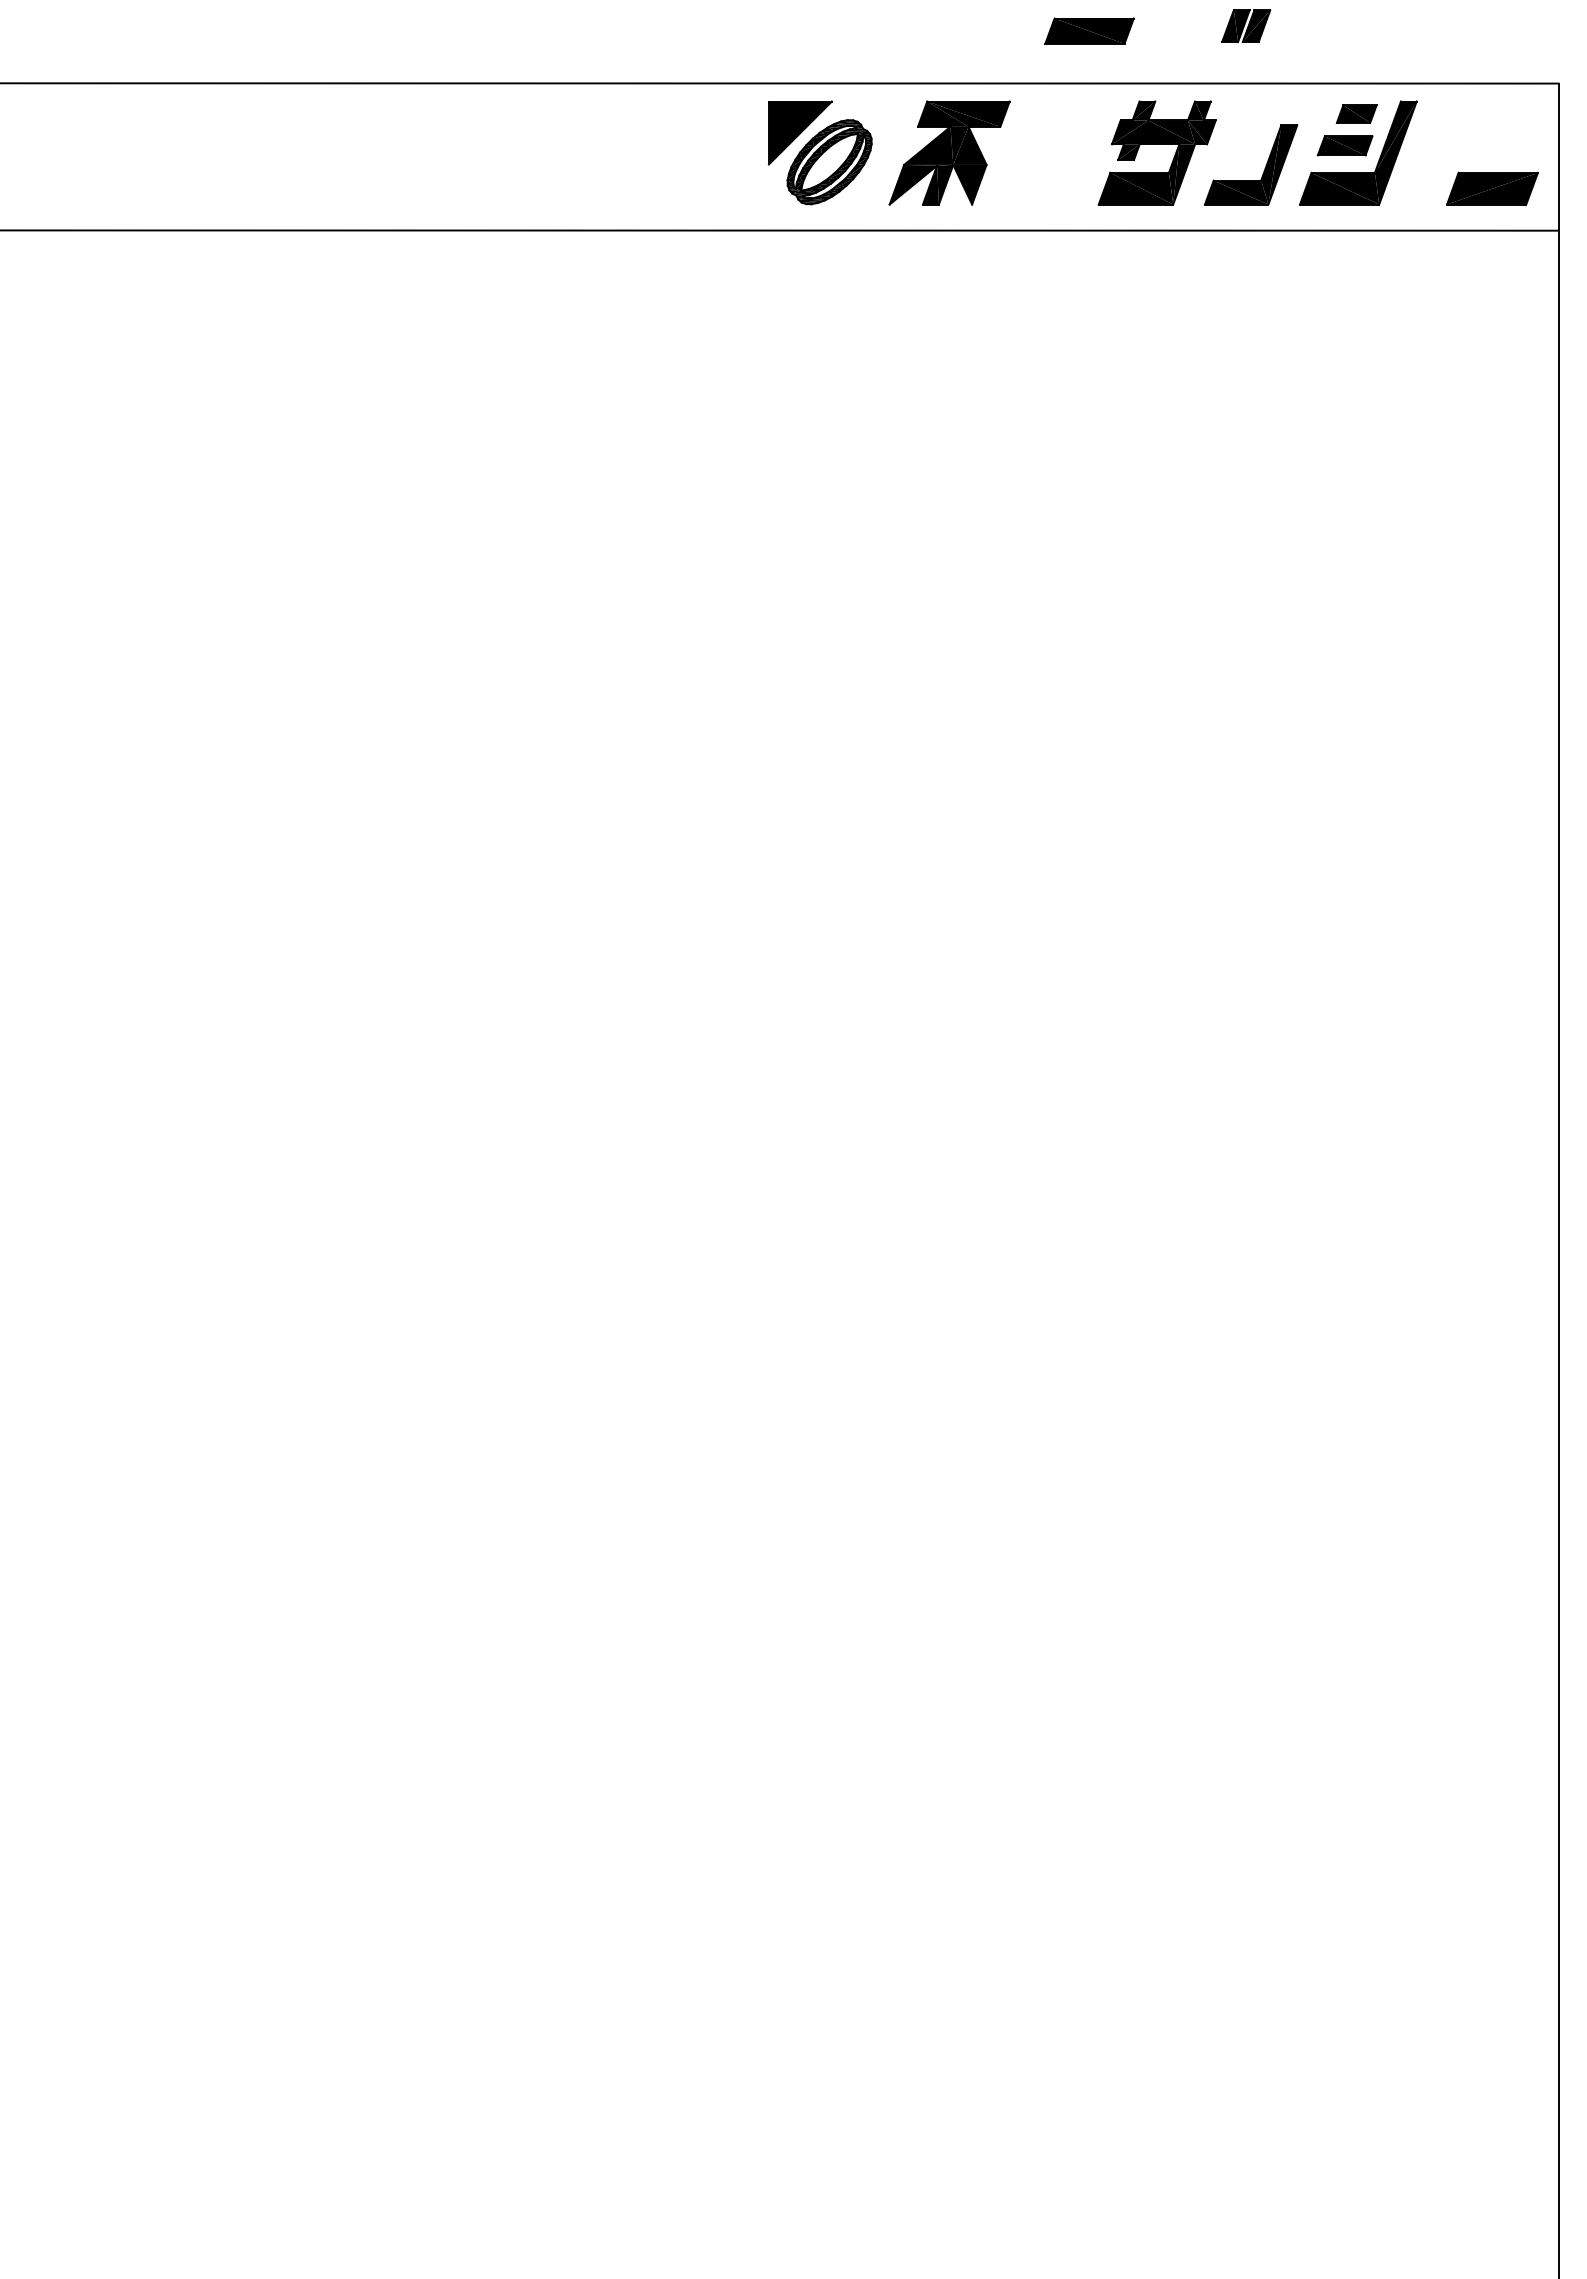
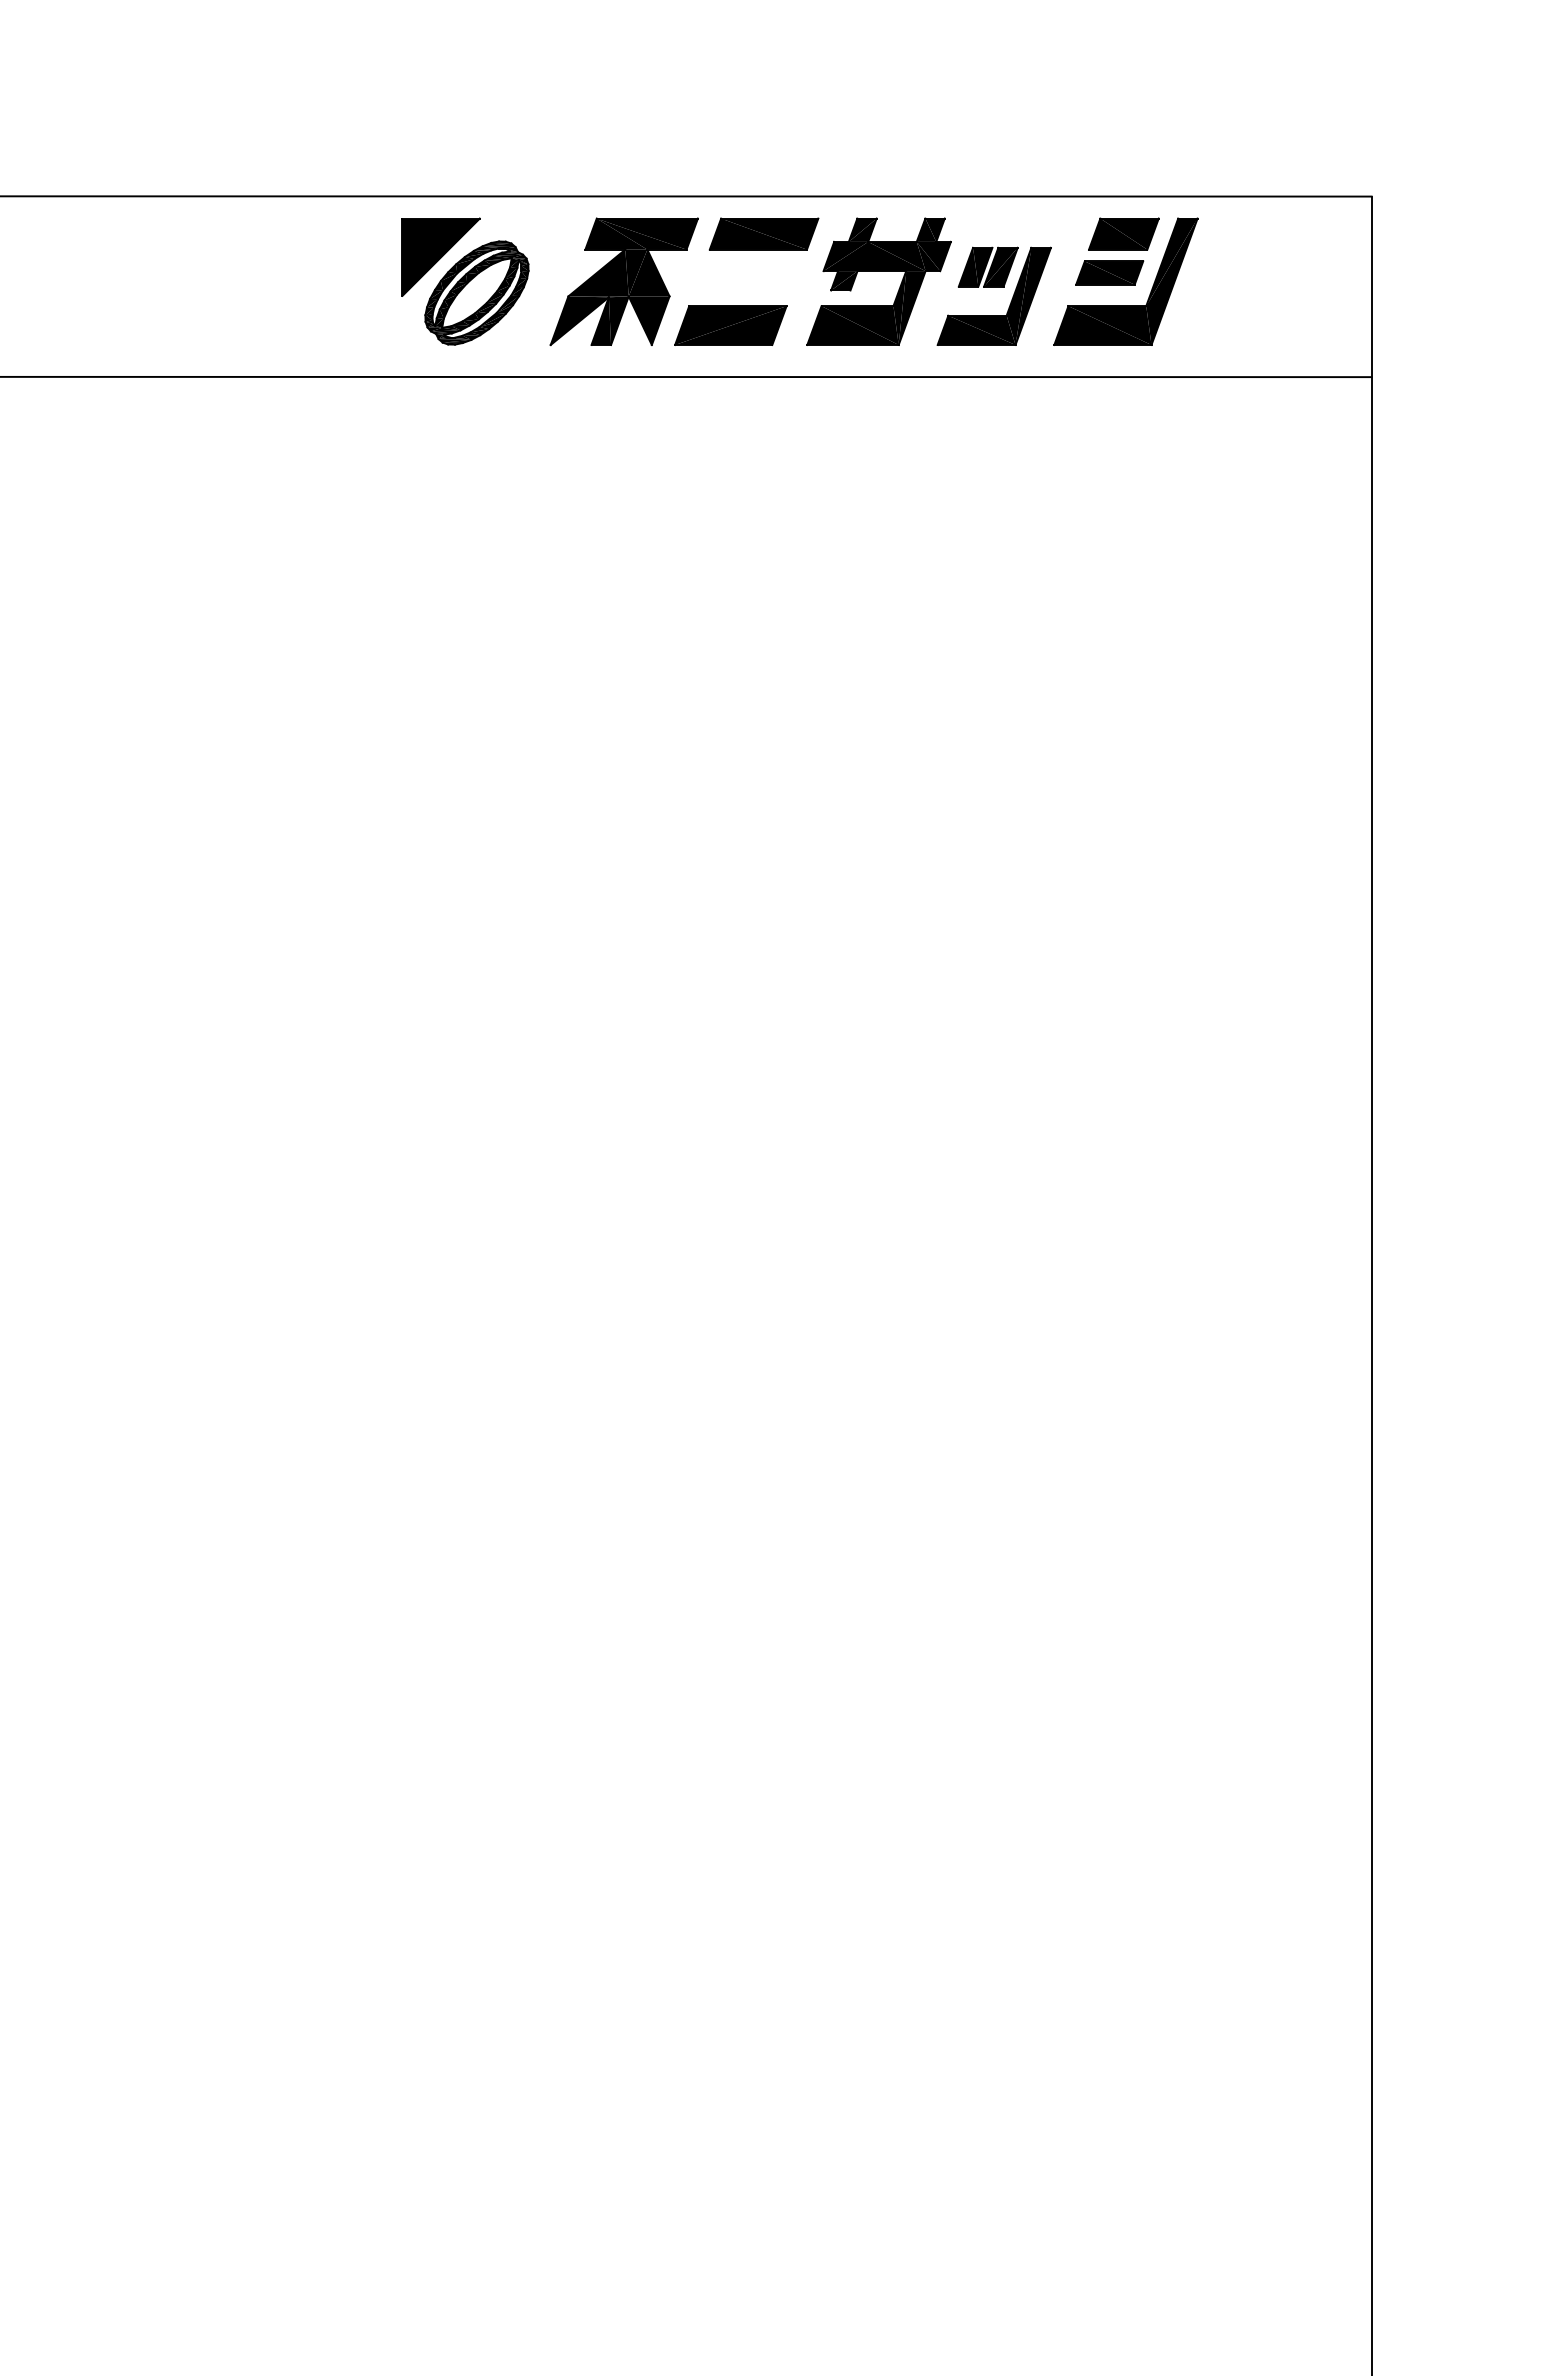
part: (1246, 25) -> (988, 266), moved
part: (1089, 30) -> (764, 233), moved
part: (1356, 113) -> (1123, 233), size x1.43
part: (1492, 188) -> (730, 325), moved

